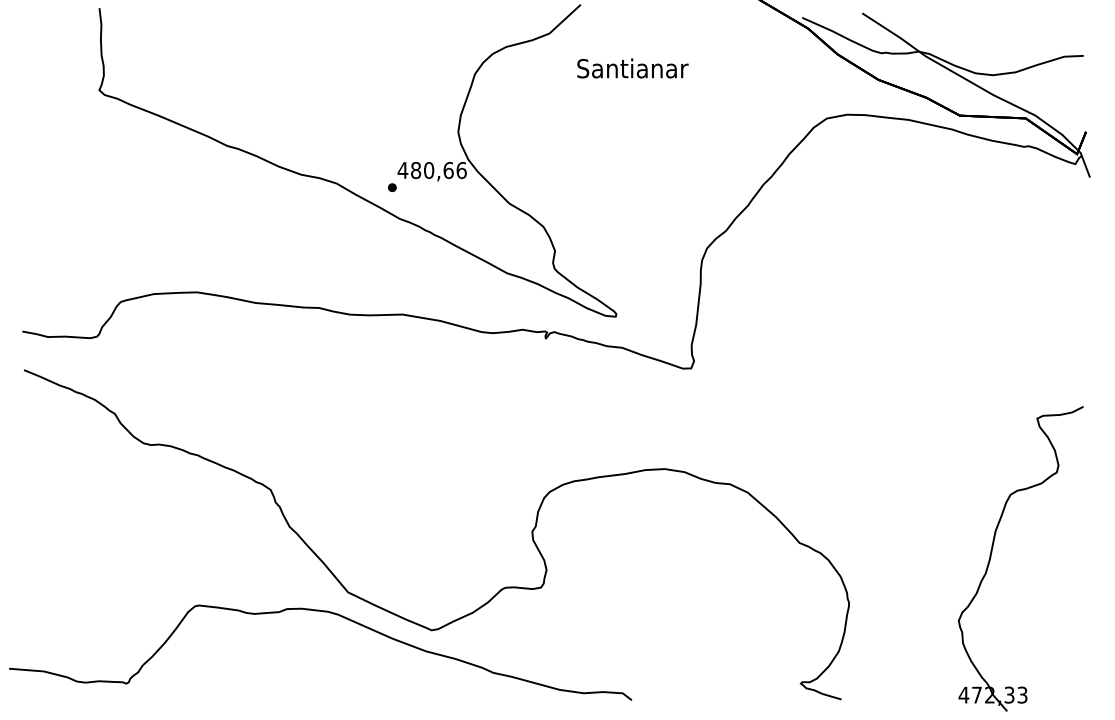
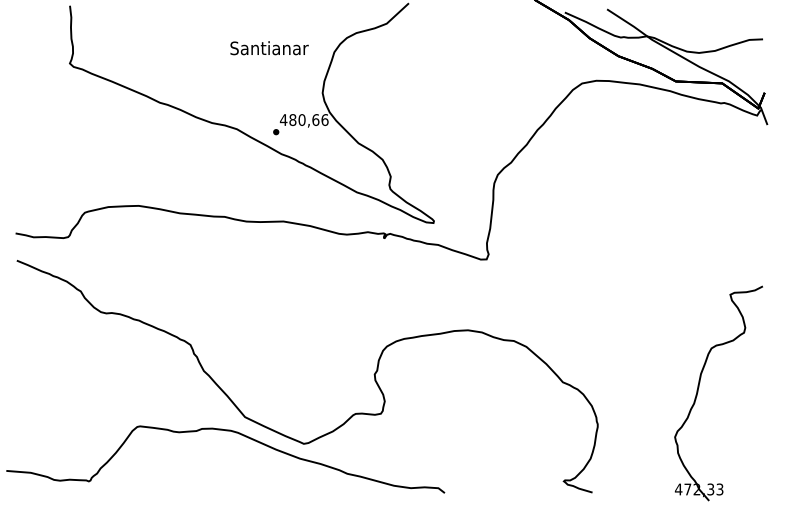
text: (632, 68) -> (269, 48), moved

